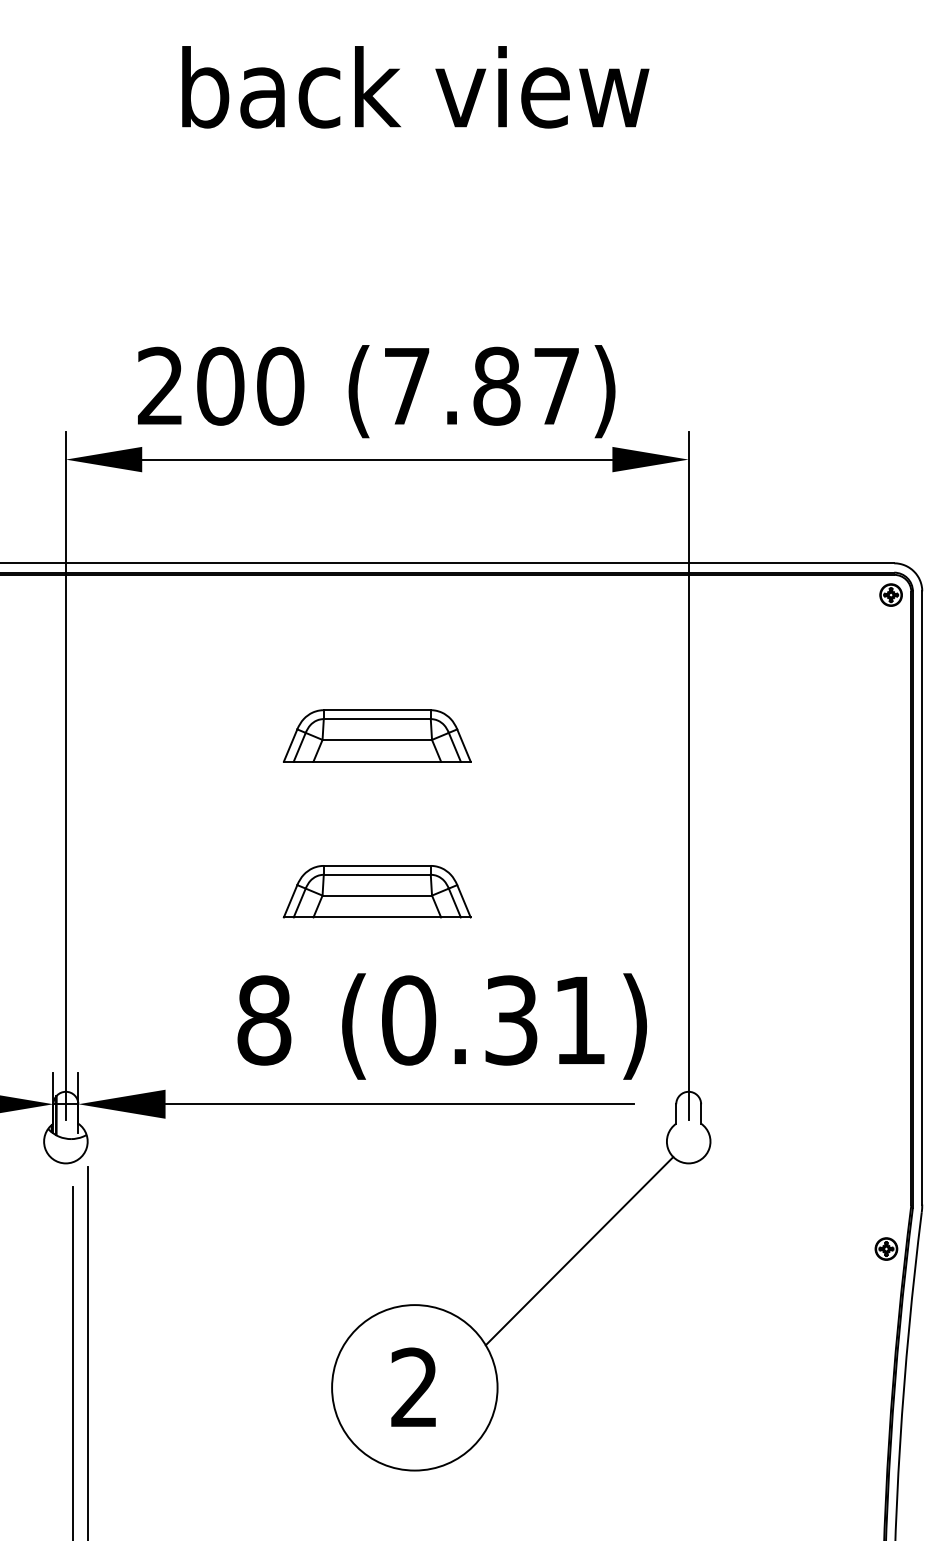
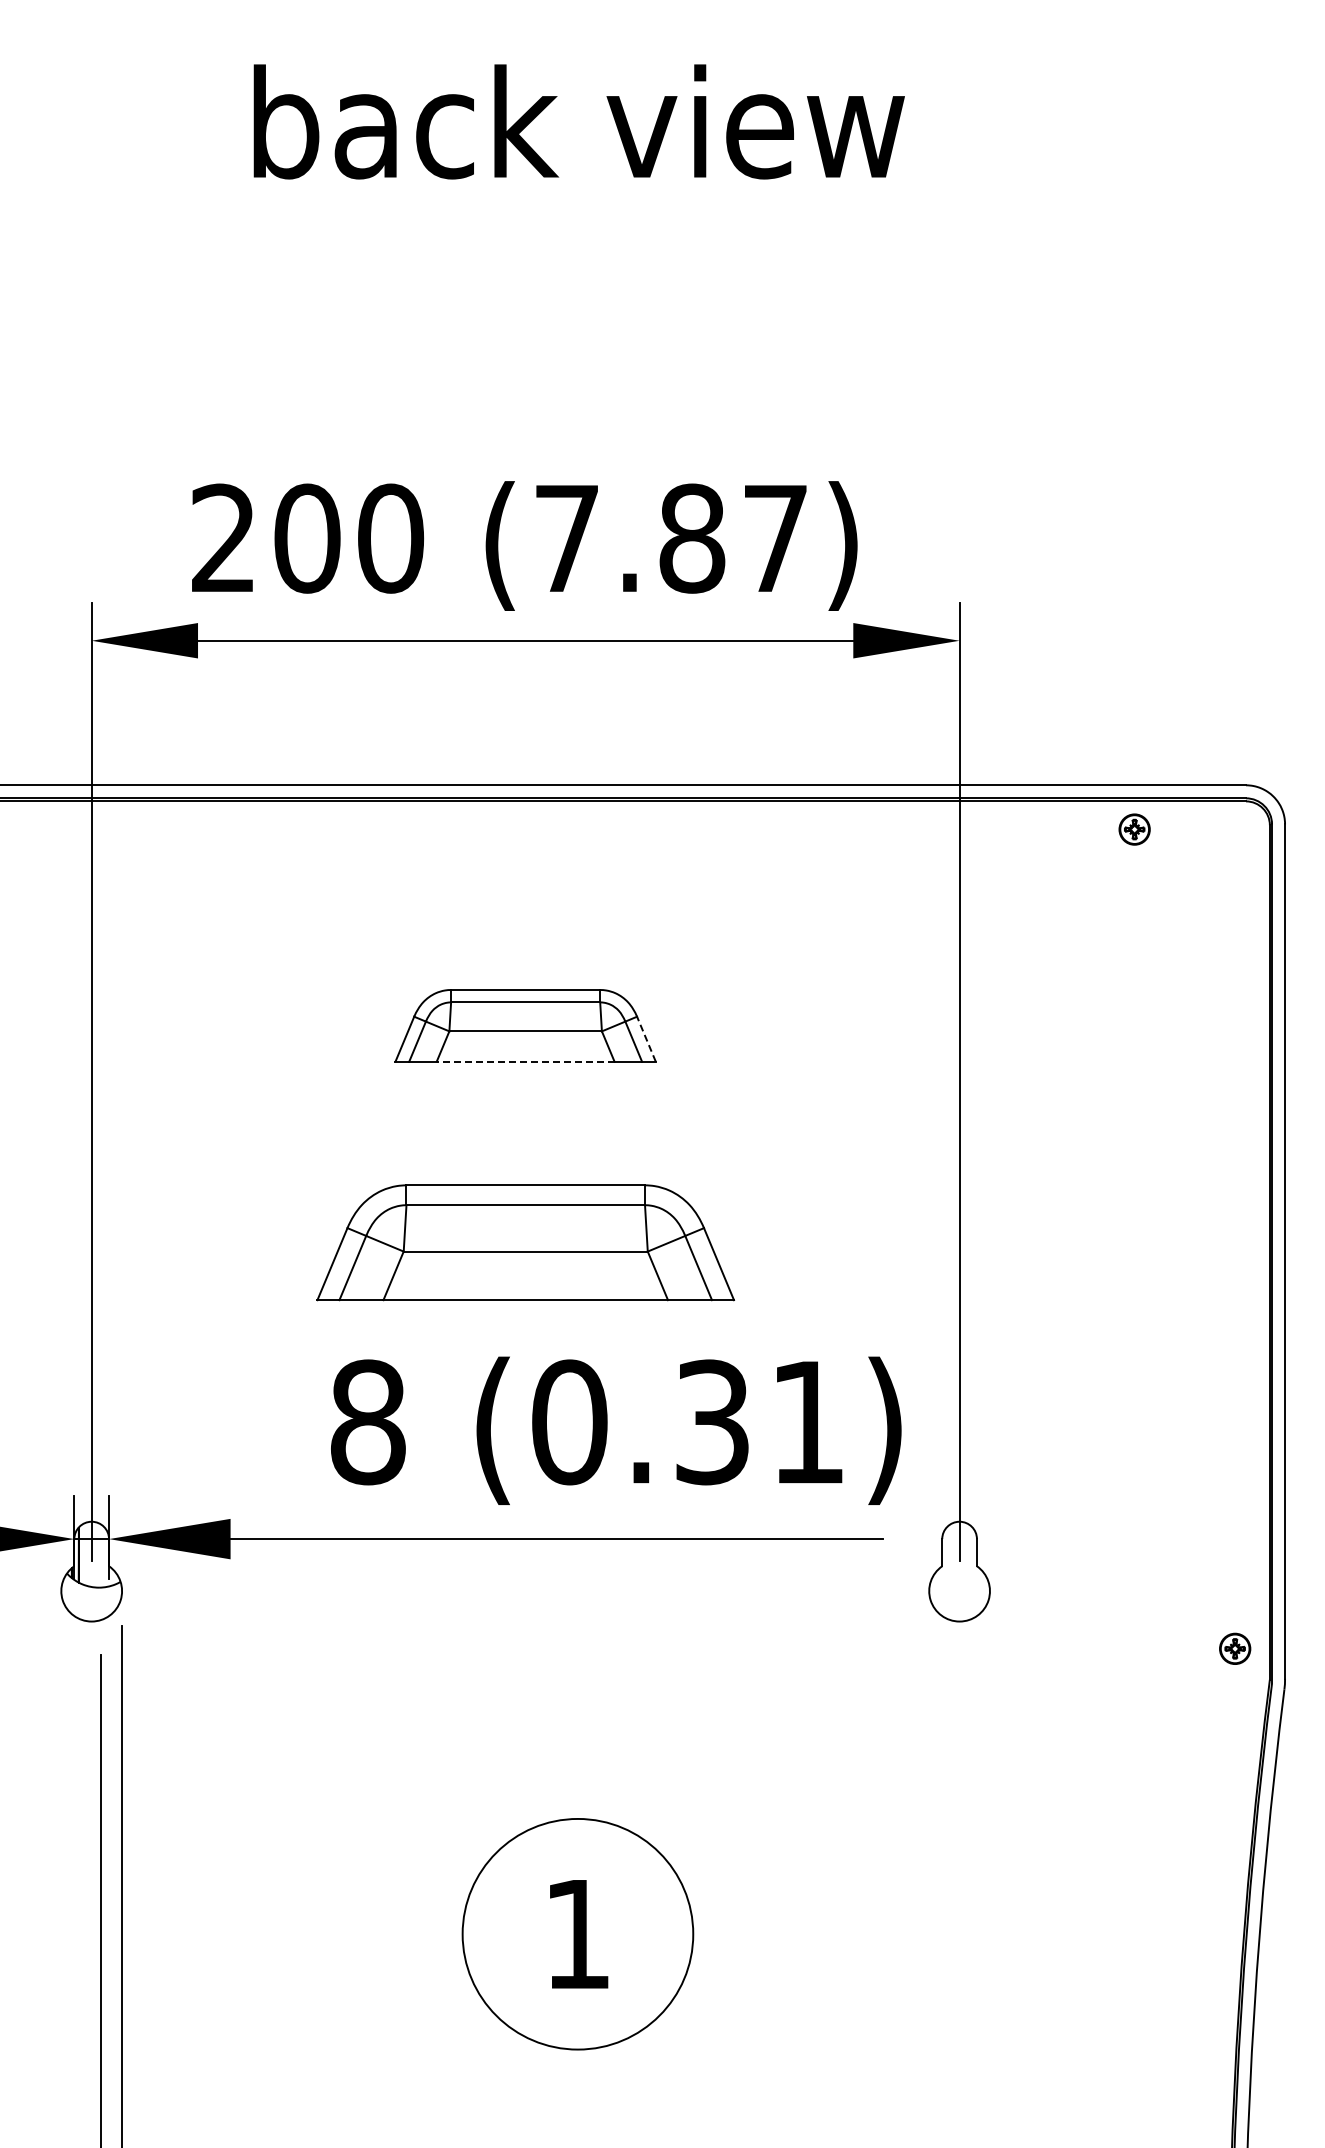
part: (890, 595) -> (1134, 829), moved
line: (464, 745) -> (646, 1038), solid -> dashed
line: (377, 761) -> (525, 1061), solid -> dashed
part: (377, 891) -> (525, 1242), size x1.6
part: (886, 1248) -> (1235, 1648), moved
line: (579, 1250) -> (807, 1743), removed
text: (413, 1387) -> (576, 1933), 2 -> 1

